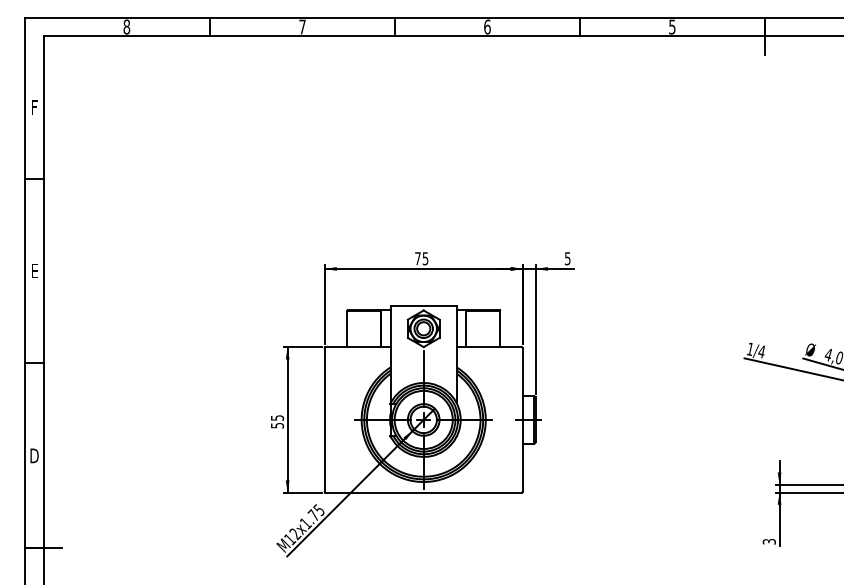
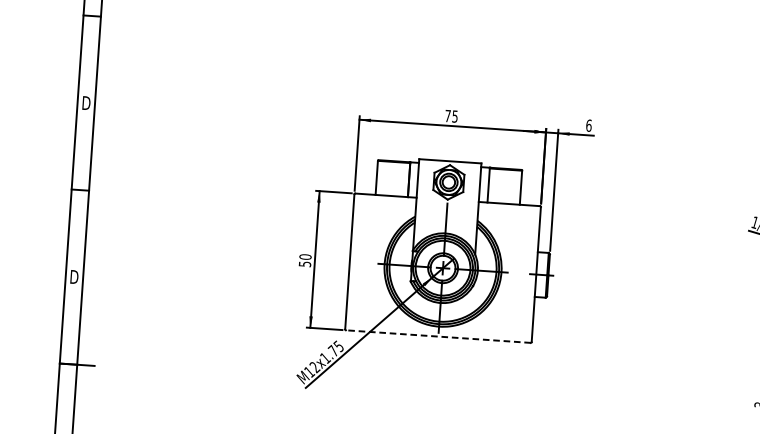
text: (567, 258) -> (588, 125), 5 -> 6
text: (34, 270) -> (86, 102), E -> D
text: (277, 417) -> (305, 256), 55 -> 50
line: (423, 492) -> (438, 336), solid -> dashed

